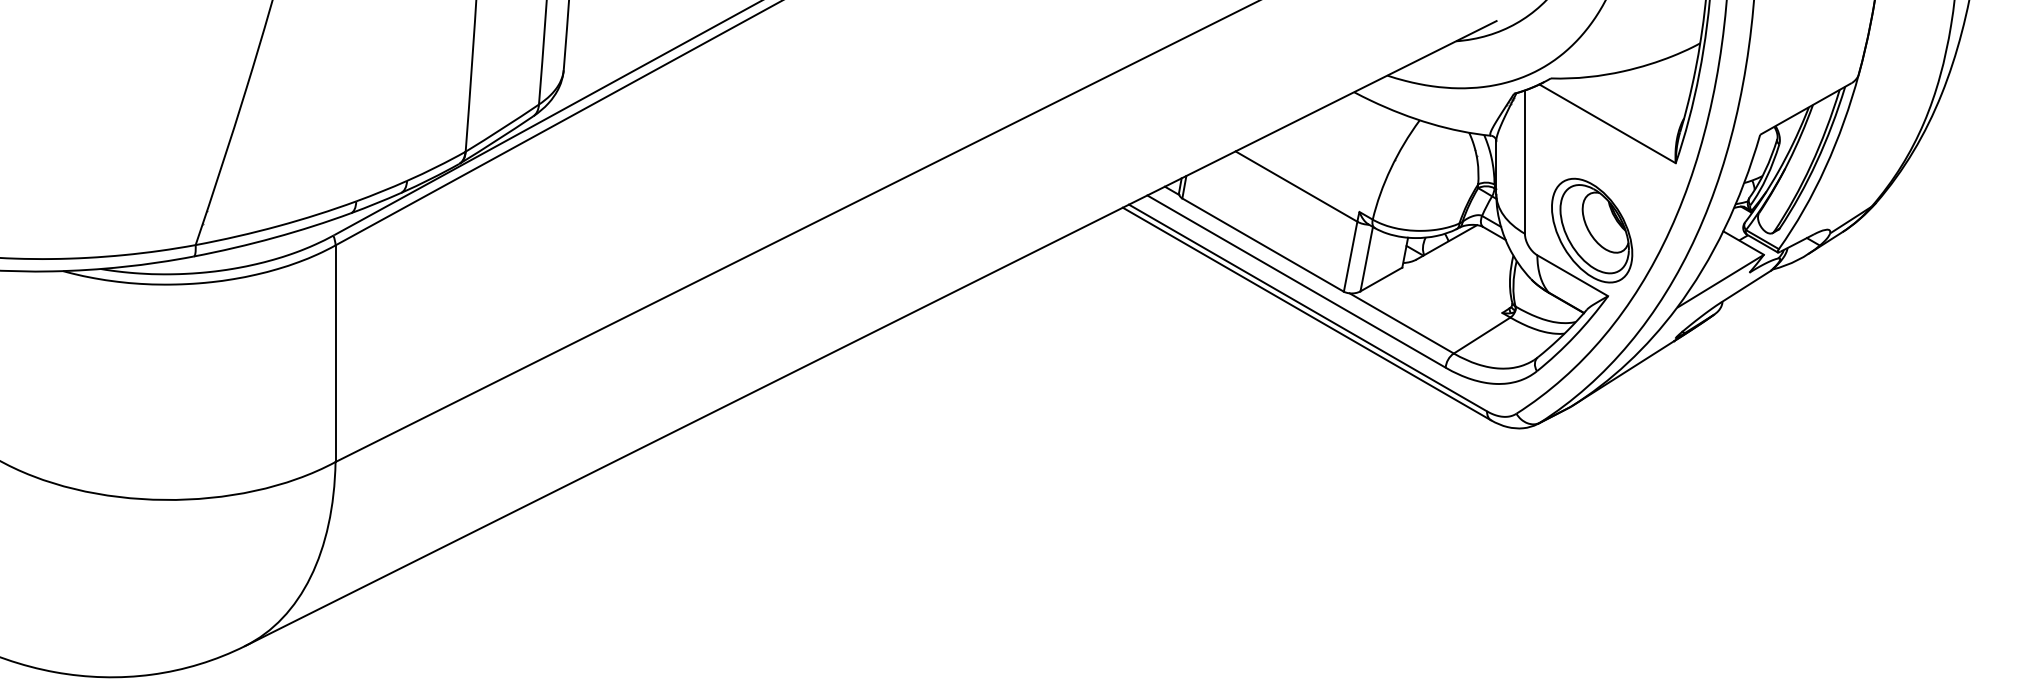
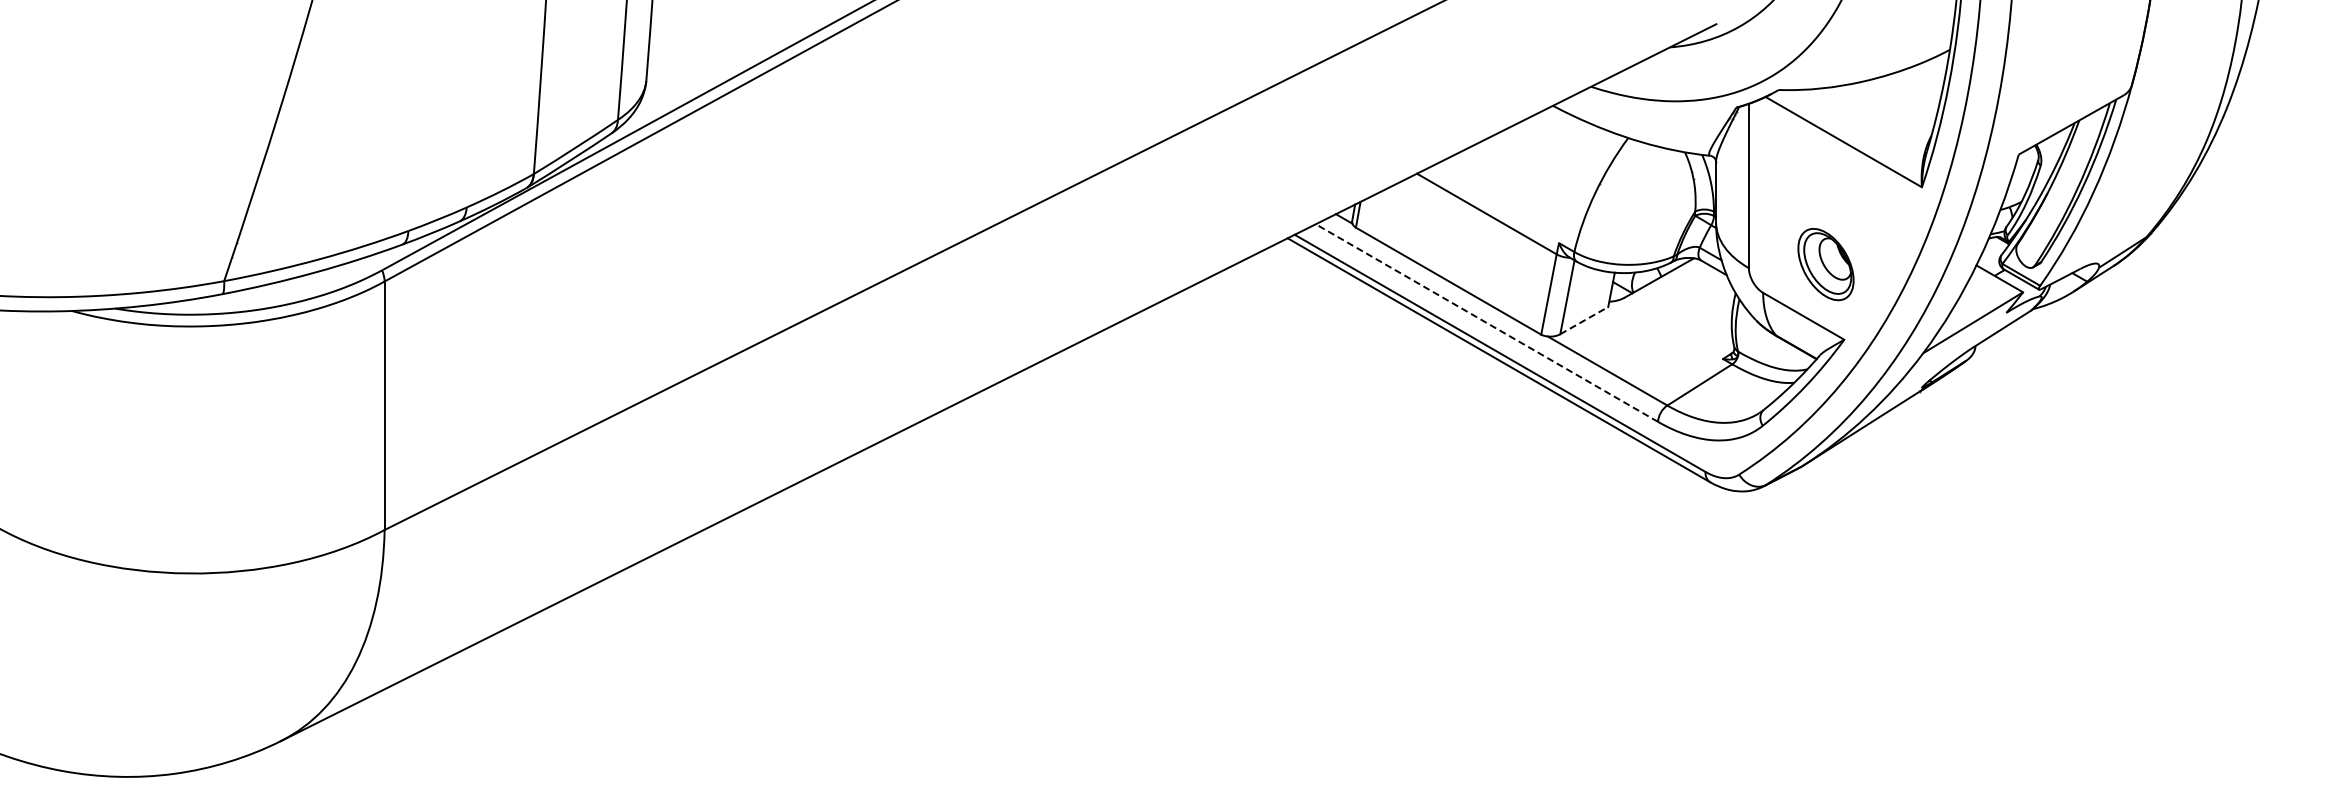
part: (1591, 230) -> (1825, 264), size x0.6
line: (1381, 279) -> (1584, 320), solid -> dashed
line: (1296, 281) -> (1486, 323), solid -> dashed

